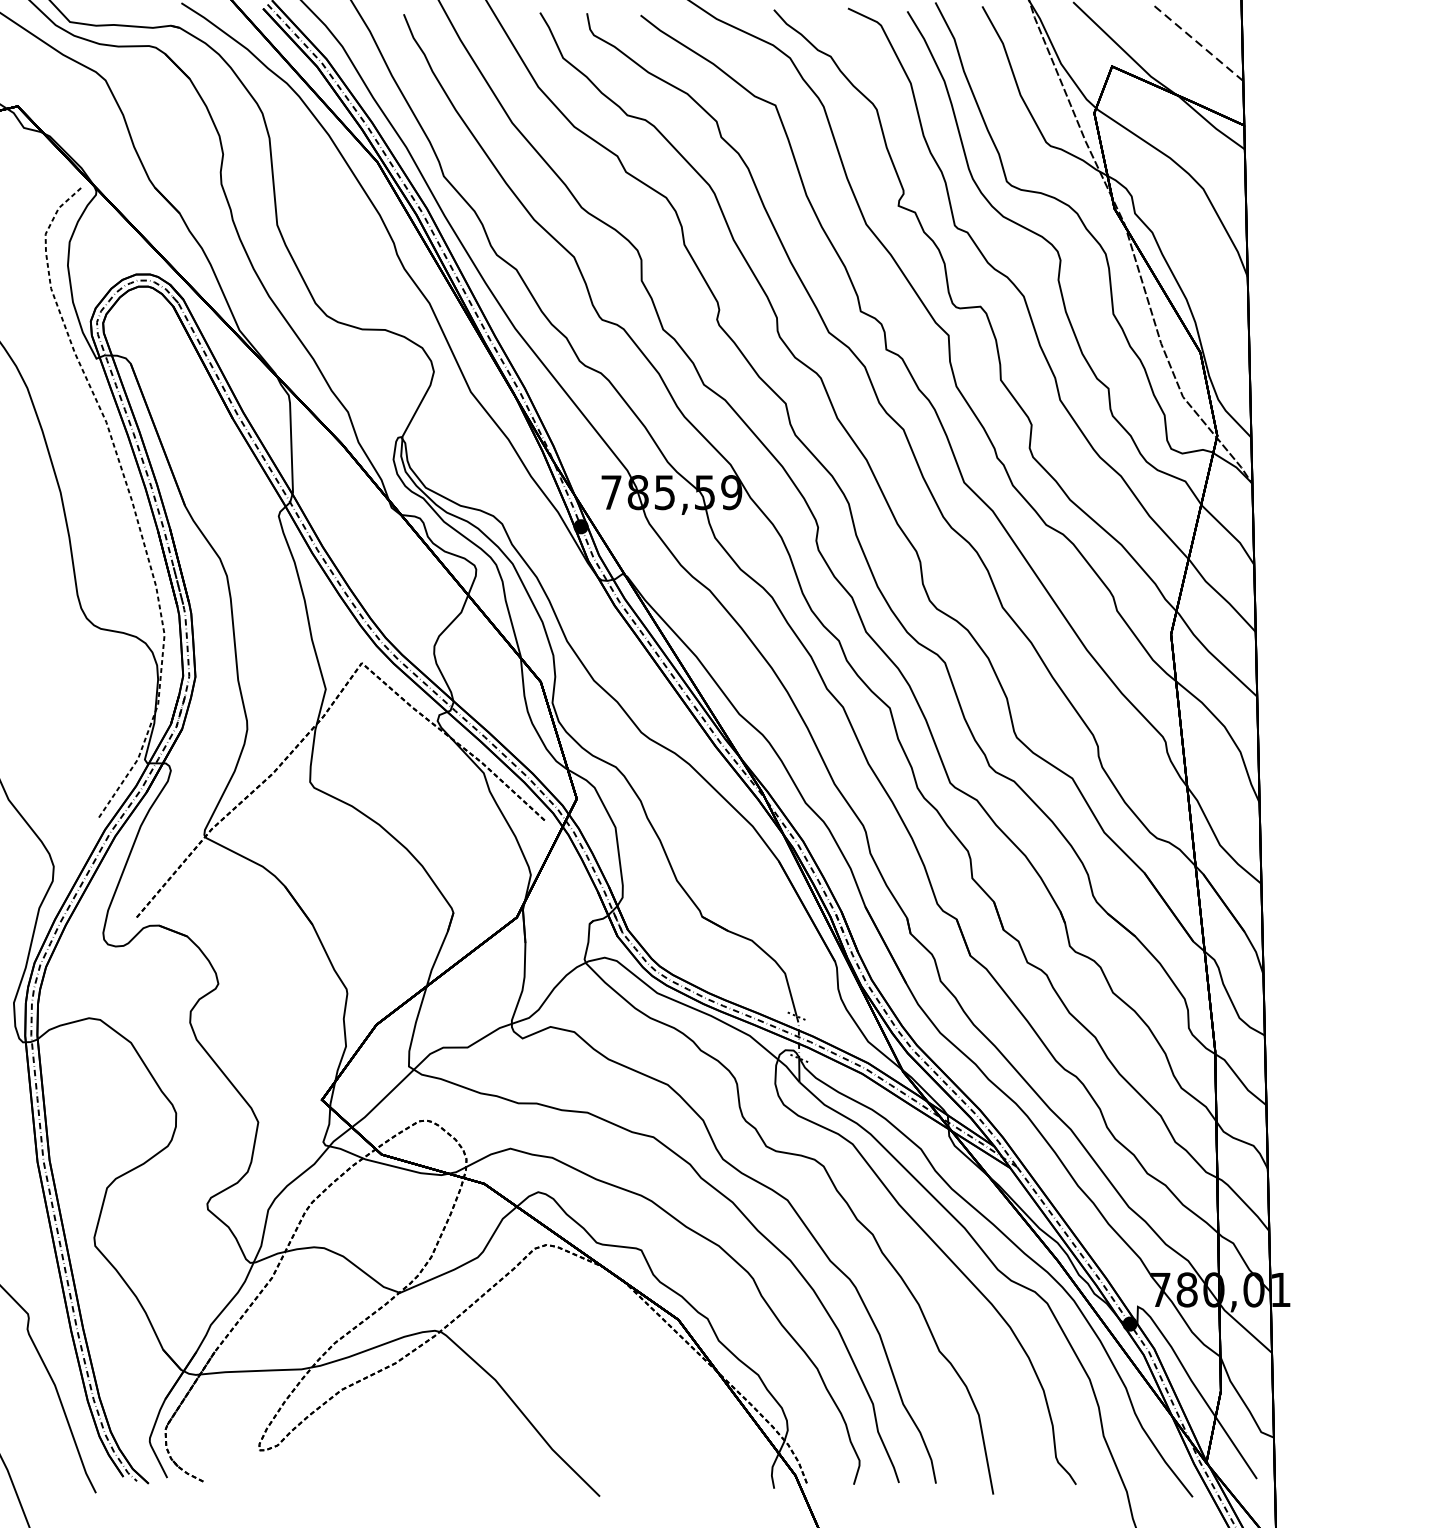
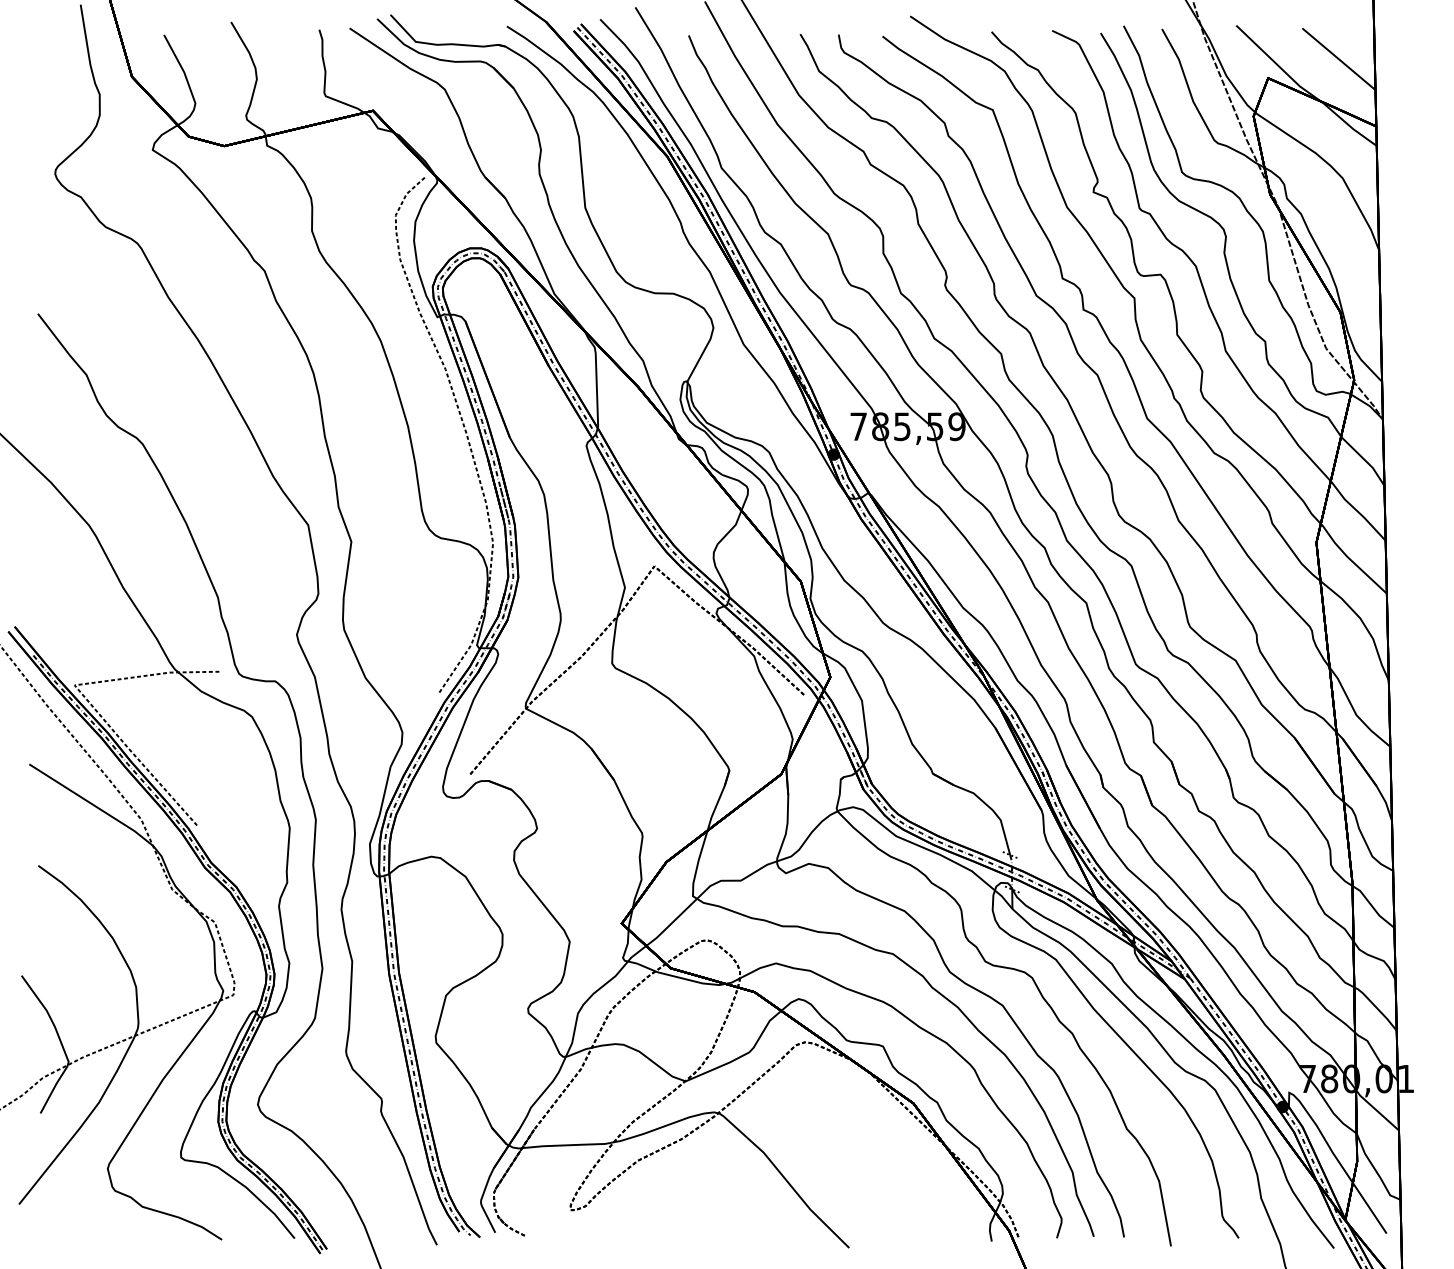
line: (1199, 43) -> (1339, 59), dashed -> solid

